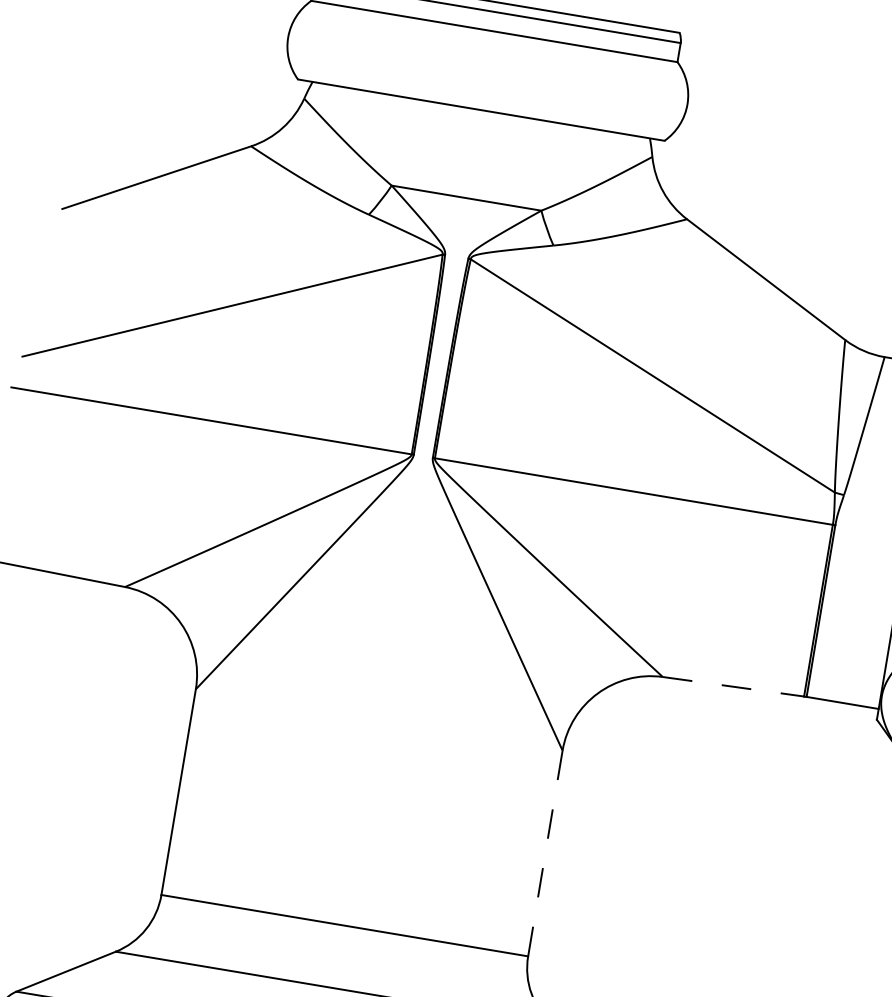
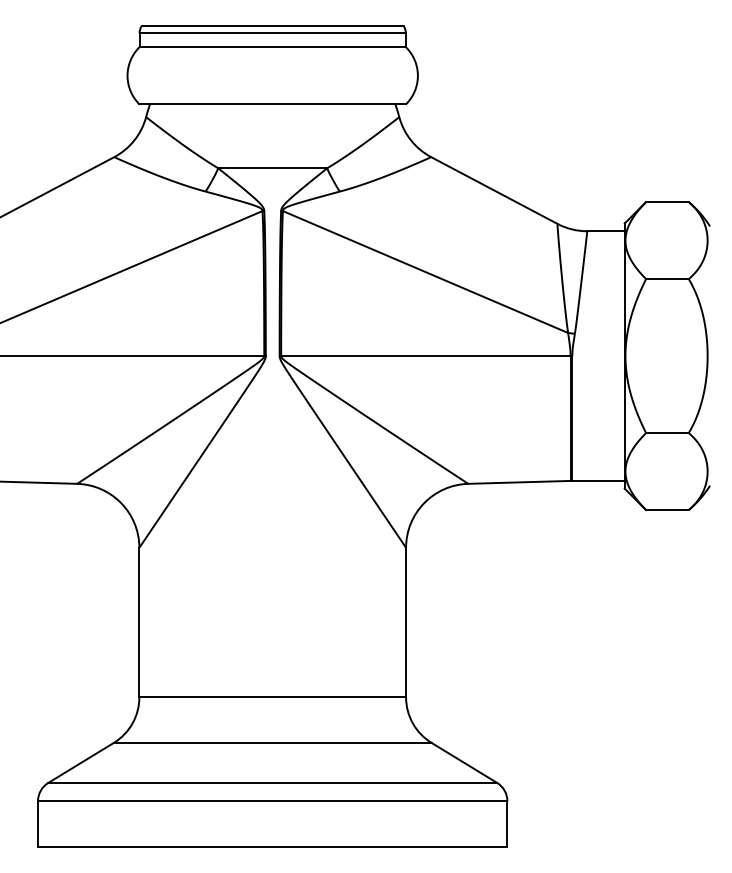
line: (733, 686) -> (519, 482), dashed -> solid
line: (545, 853) -> (406, 622), dashed -> solid

